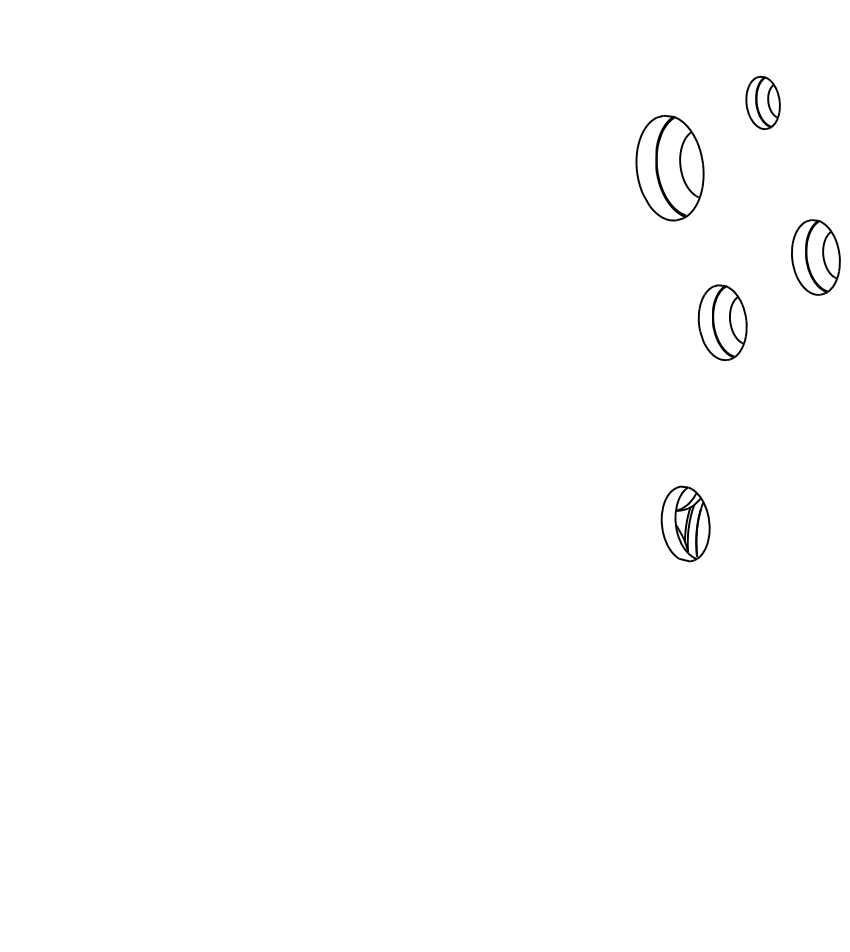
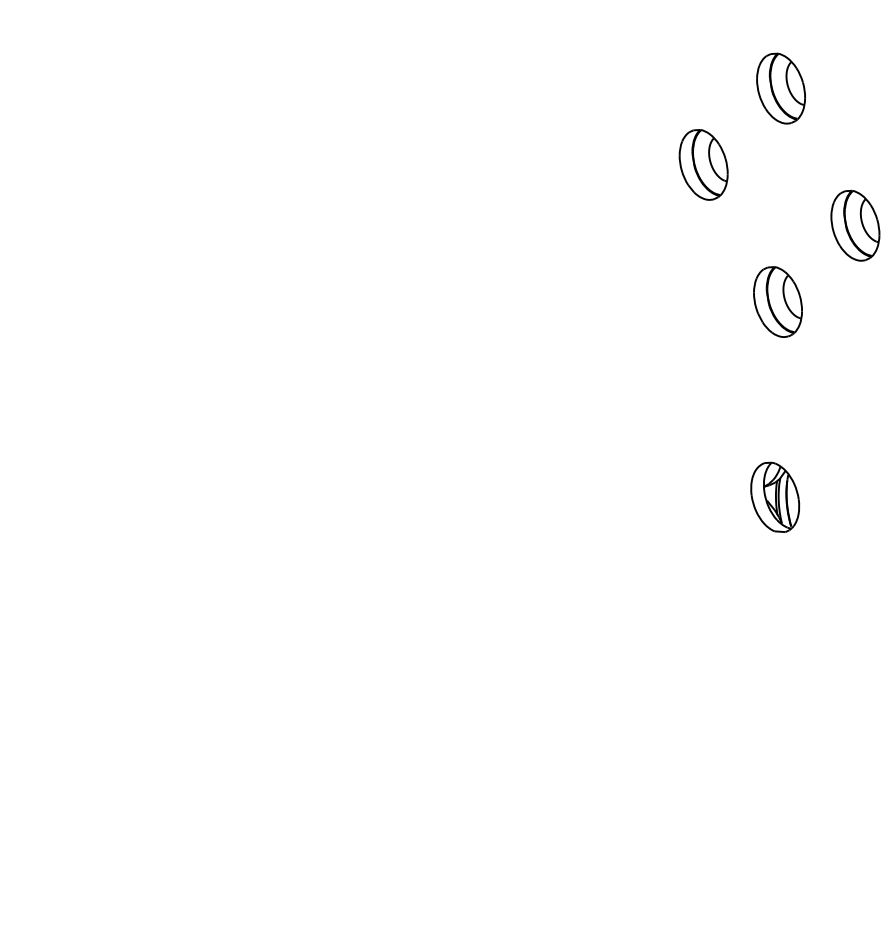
part: (762, 102) -> (780, 88), size x1.43
part: (669, 167) -> (703, 164), size x0.71

